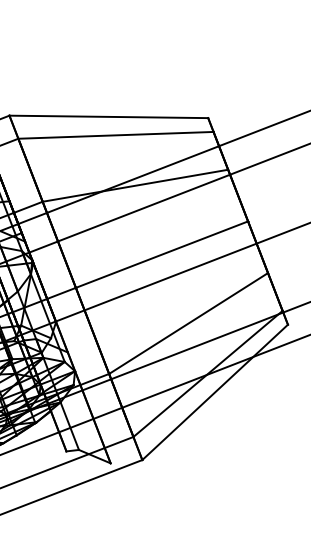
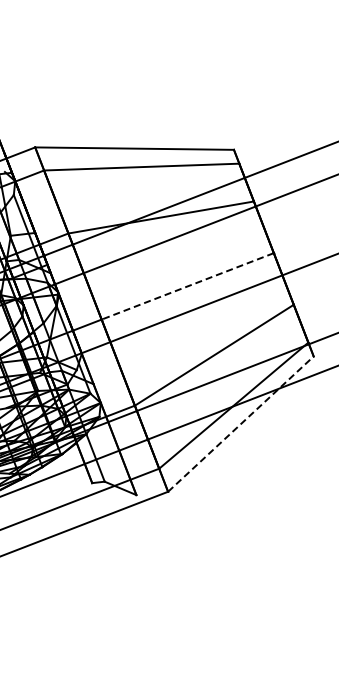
line: (161, 254) -> (187, 286), solid -> dashed
line: (215, 391) -> (241, 423), solid -> dashed

